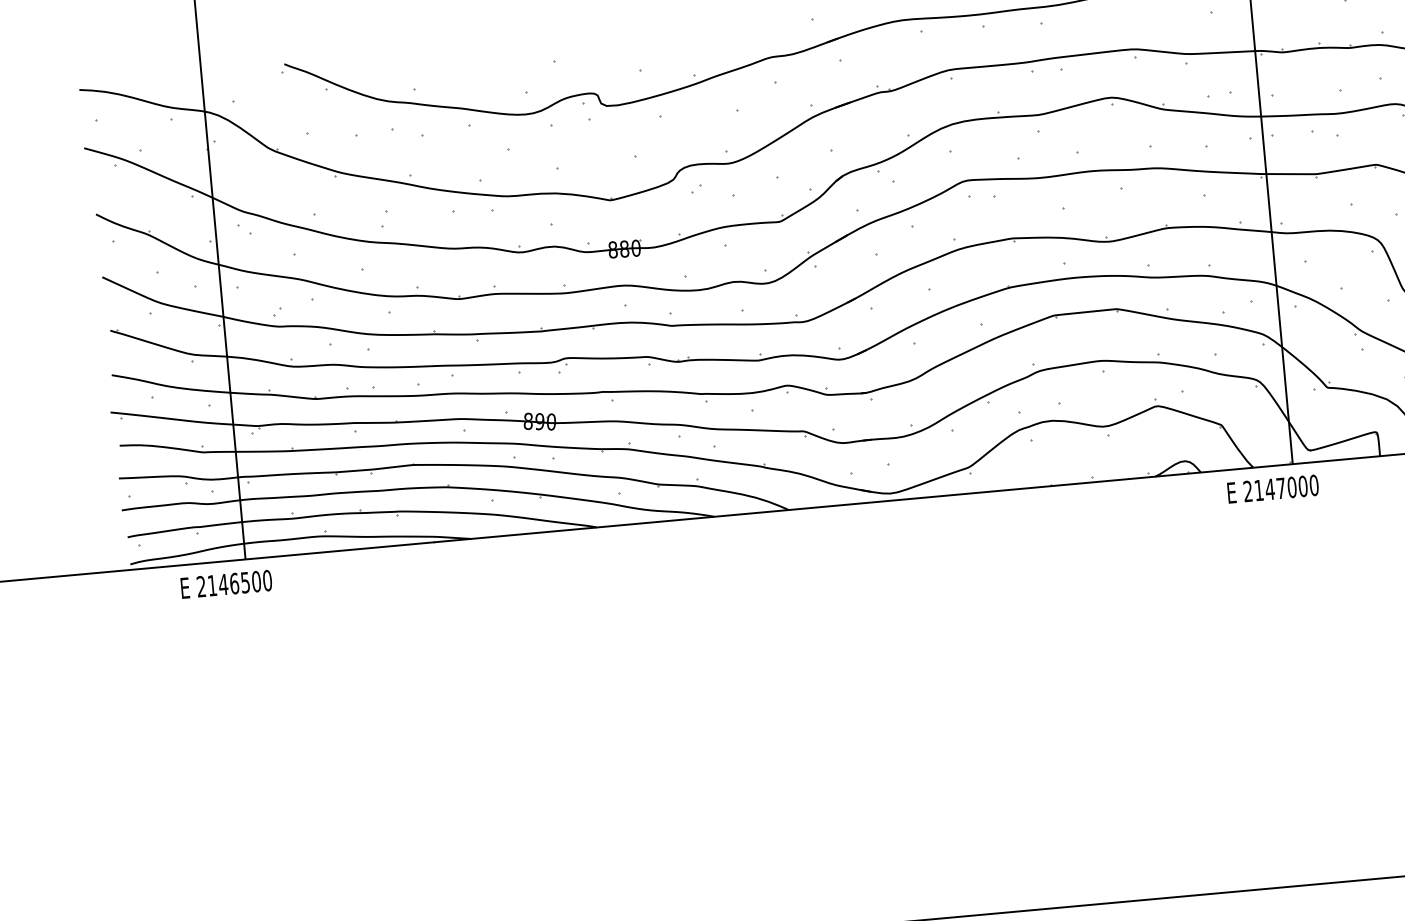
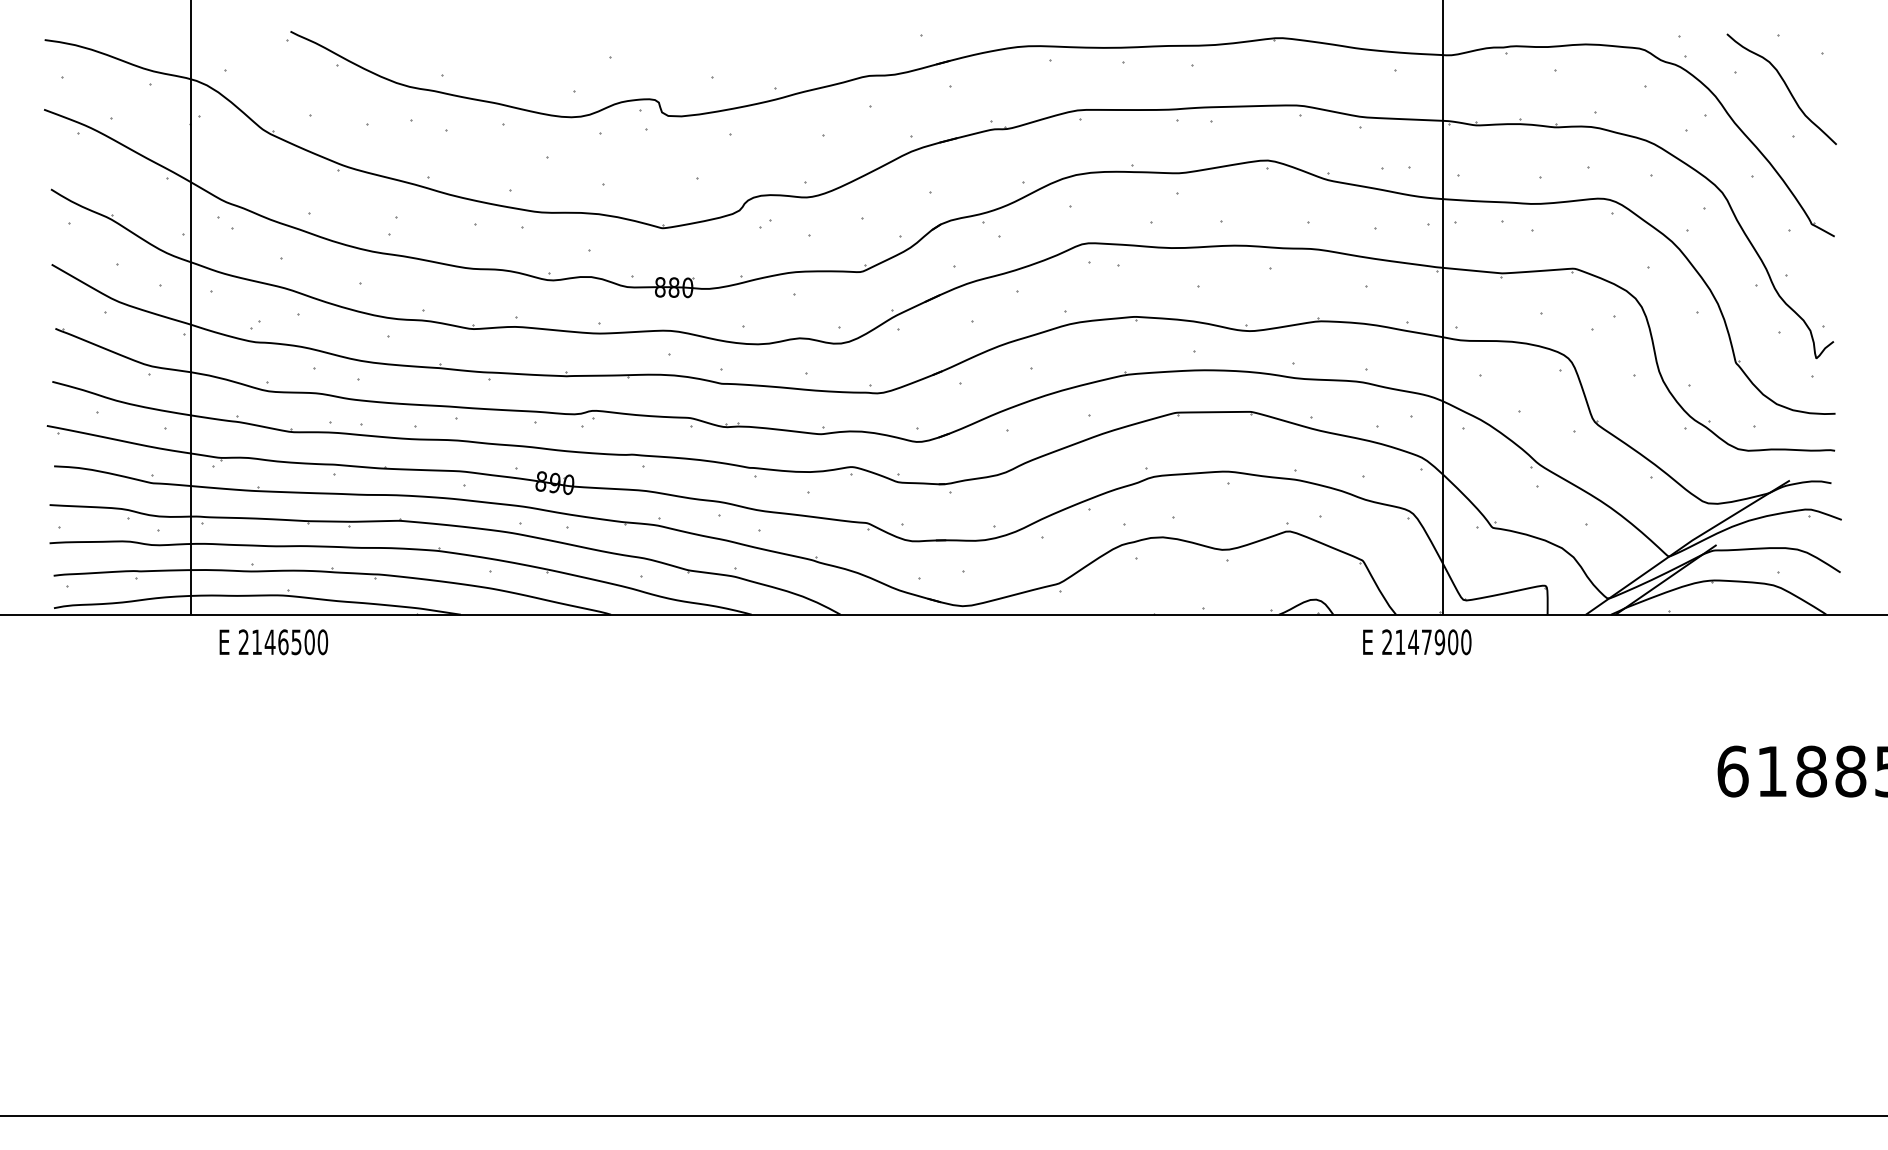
text: (1291, 487) -> (1439, 642), 2147000 -> 2147900
text: (226, 584) -> (273, 642), moved

